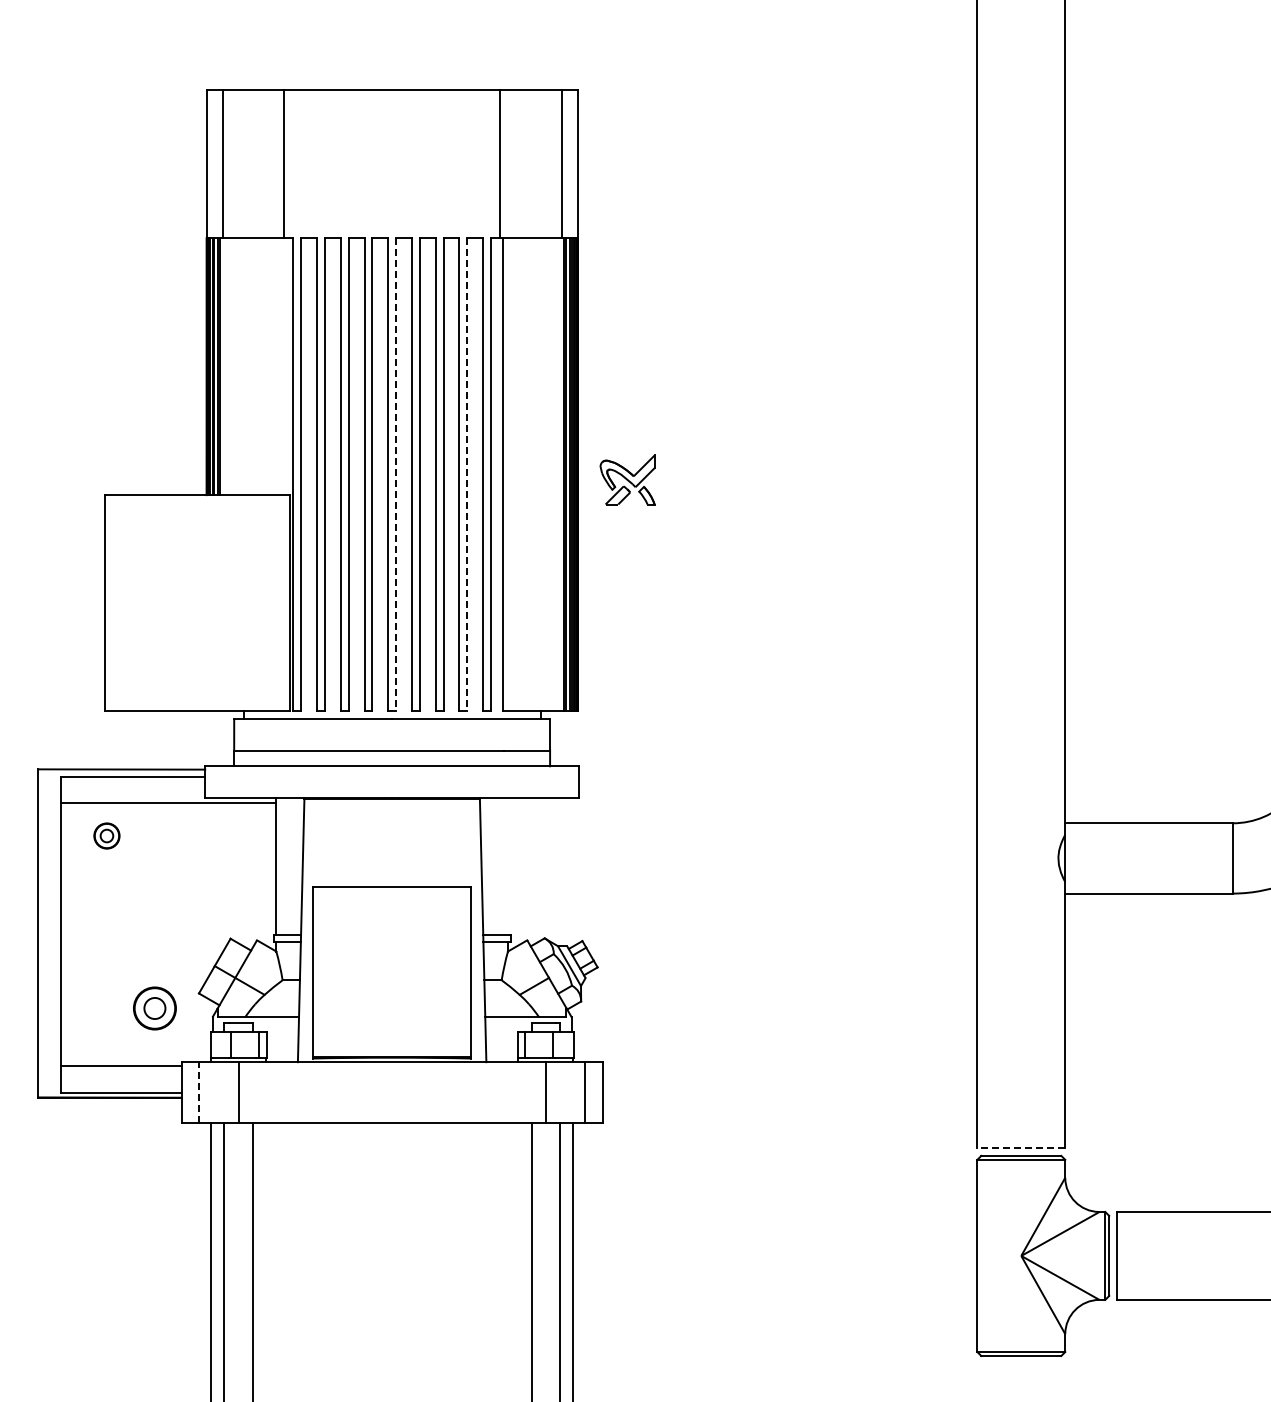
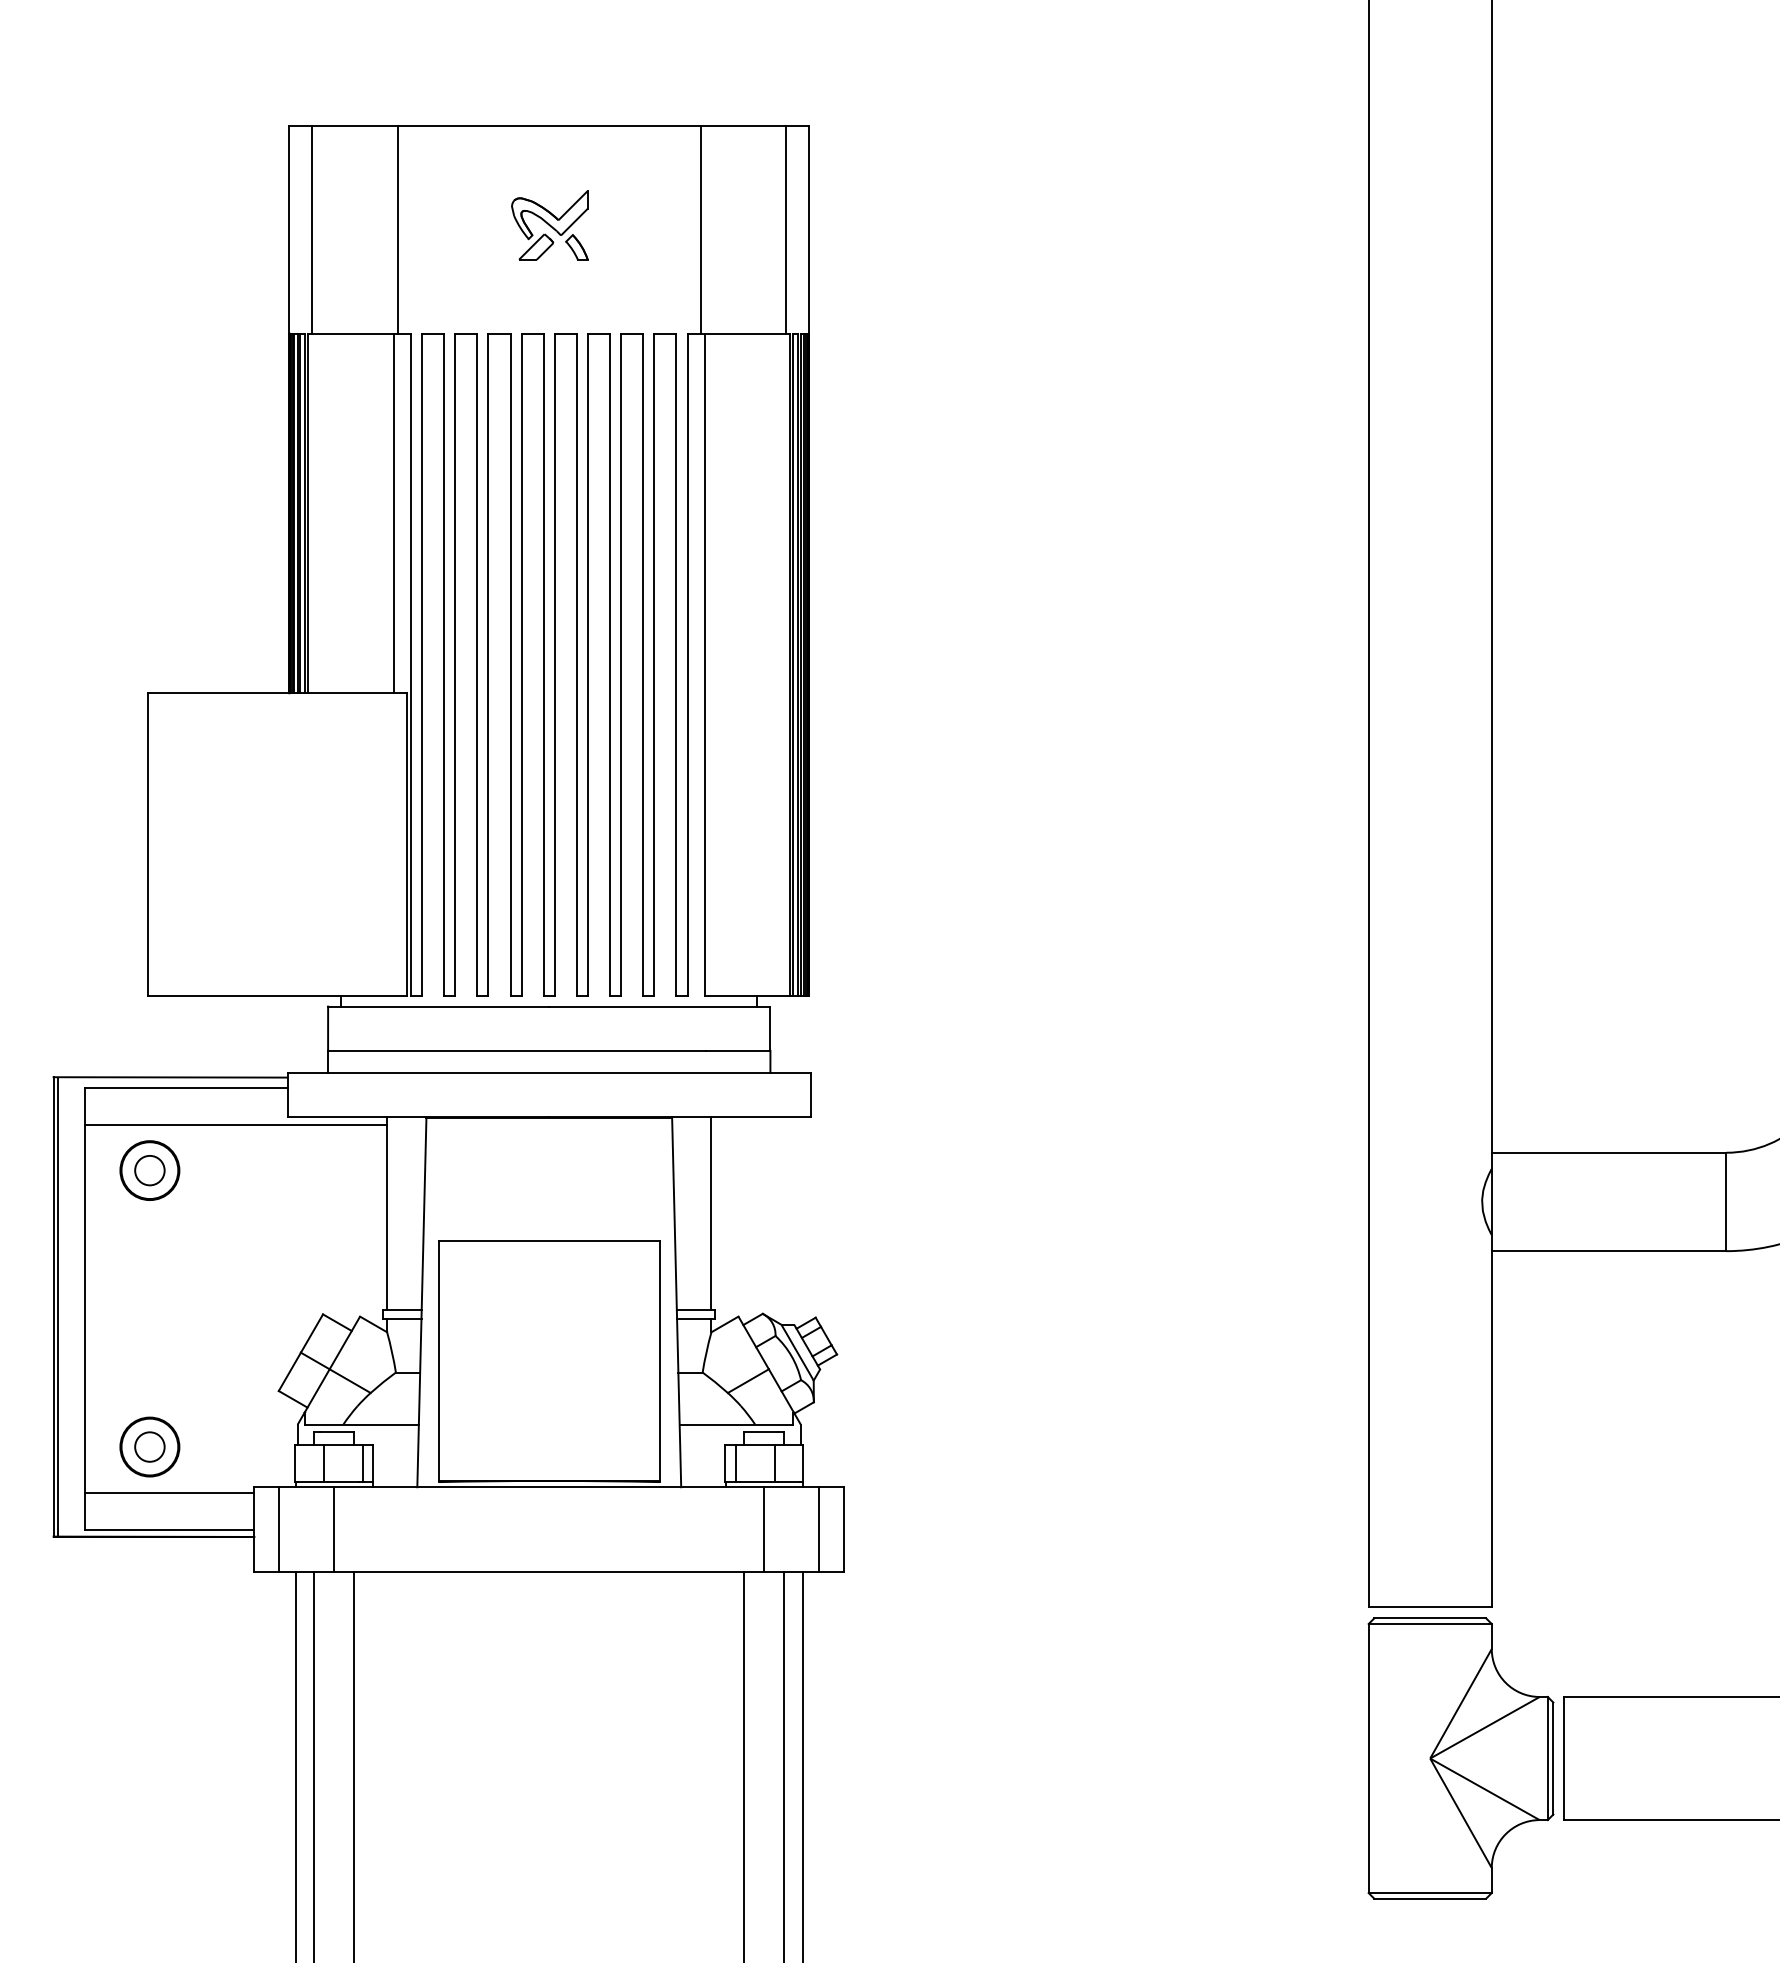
line: (281, 366) -> (394, 513), added
line: (396, 475) -> (555, 665), dashed -> solid
line: (467, 475) -> (654, 665), dashed -> solid
part: (627, 479) -> (549, 224), moved
part: (106, 835) -> (149, 1169), size x1.67
line: (508, 866) -> (712, 1213), added
line: (41, 933) -> (58, 1307), added
part: (154, 1008) -> (149, 1447), moved
line: (199, 1091) -> (279, 1528), dashed -> solid
line: (1021, 1148) -> (1430, 1608), dashed -> solid

